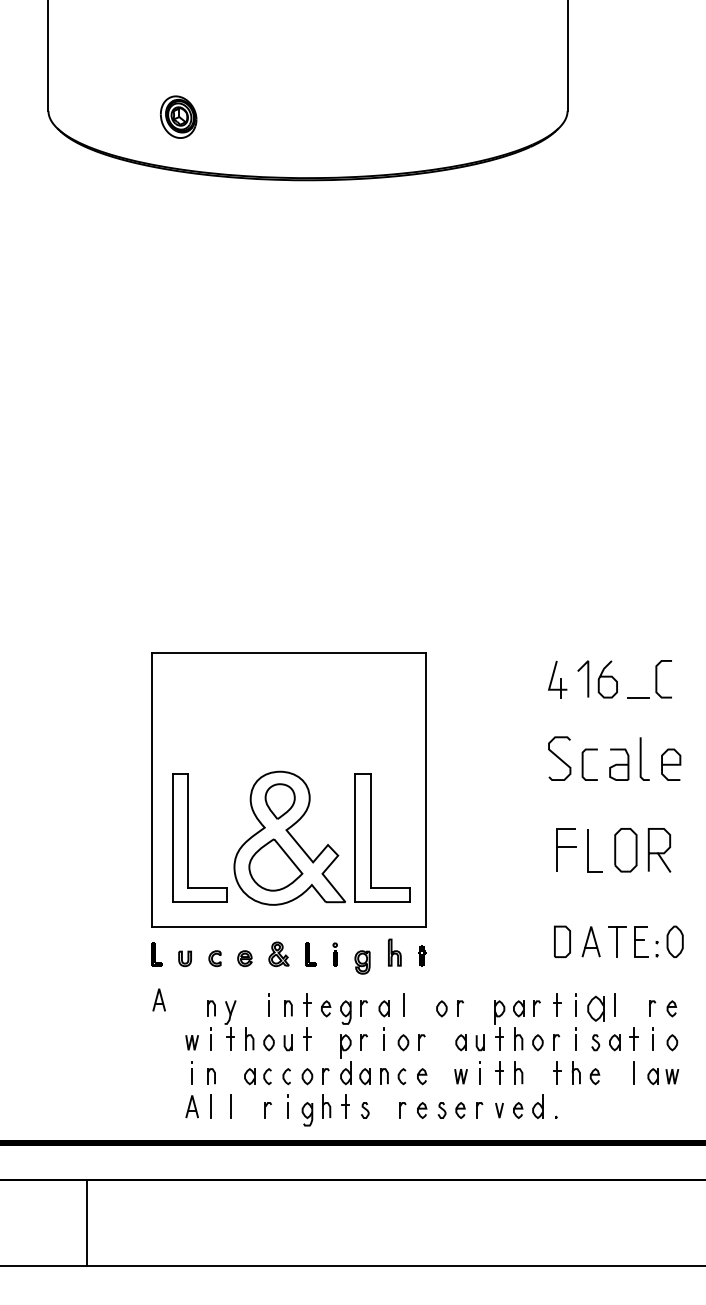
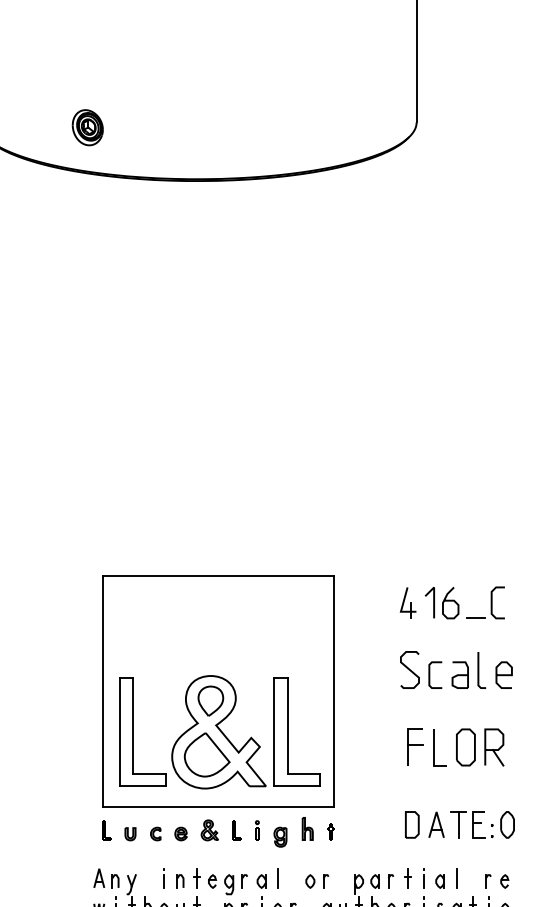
part: (288, 813) -> (217, 711), moved
part: (158, 999) -> (98, 877), moved
part: (594, 1008) -> (439, 881), size x0.62

